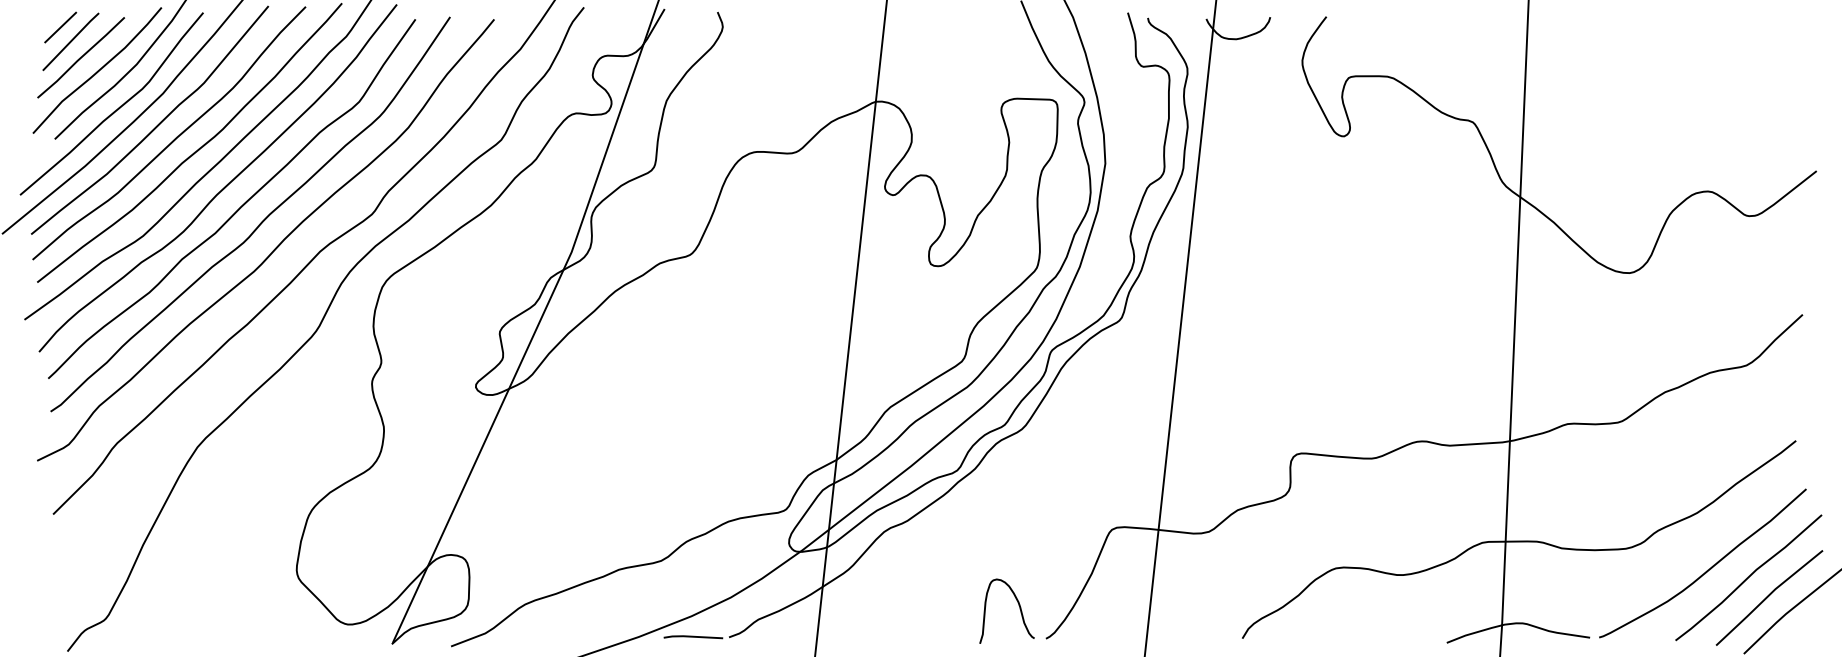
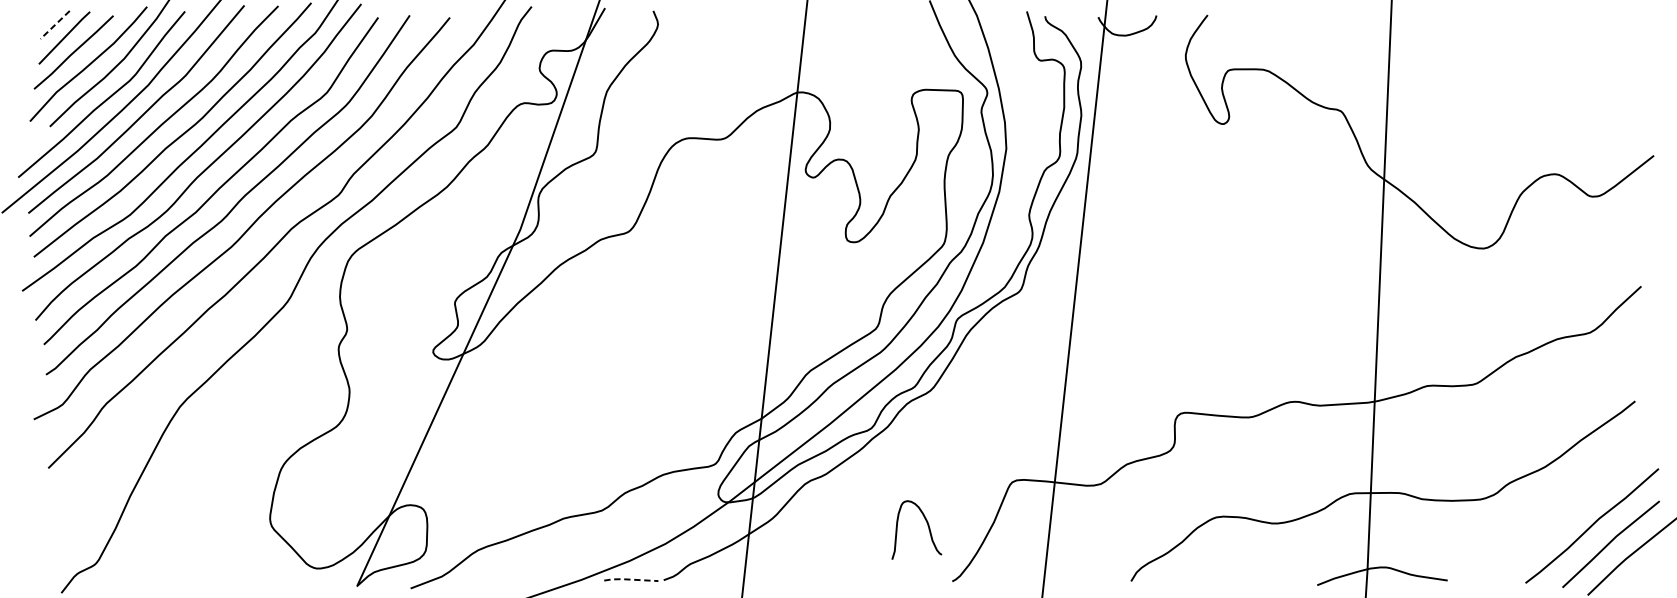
line: (60, 27) -> (55, 24), solid -> dashed
curve: (1707, 569) -> (1554, 518), removed
curve: (1018, 605) -> (927, 524), moved
line: (692, 636) -> (630, 579), solid -> dashed

